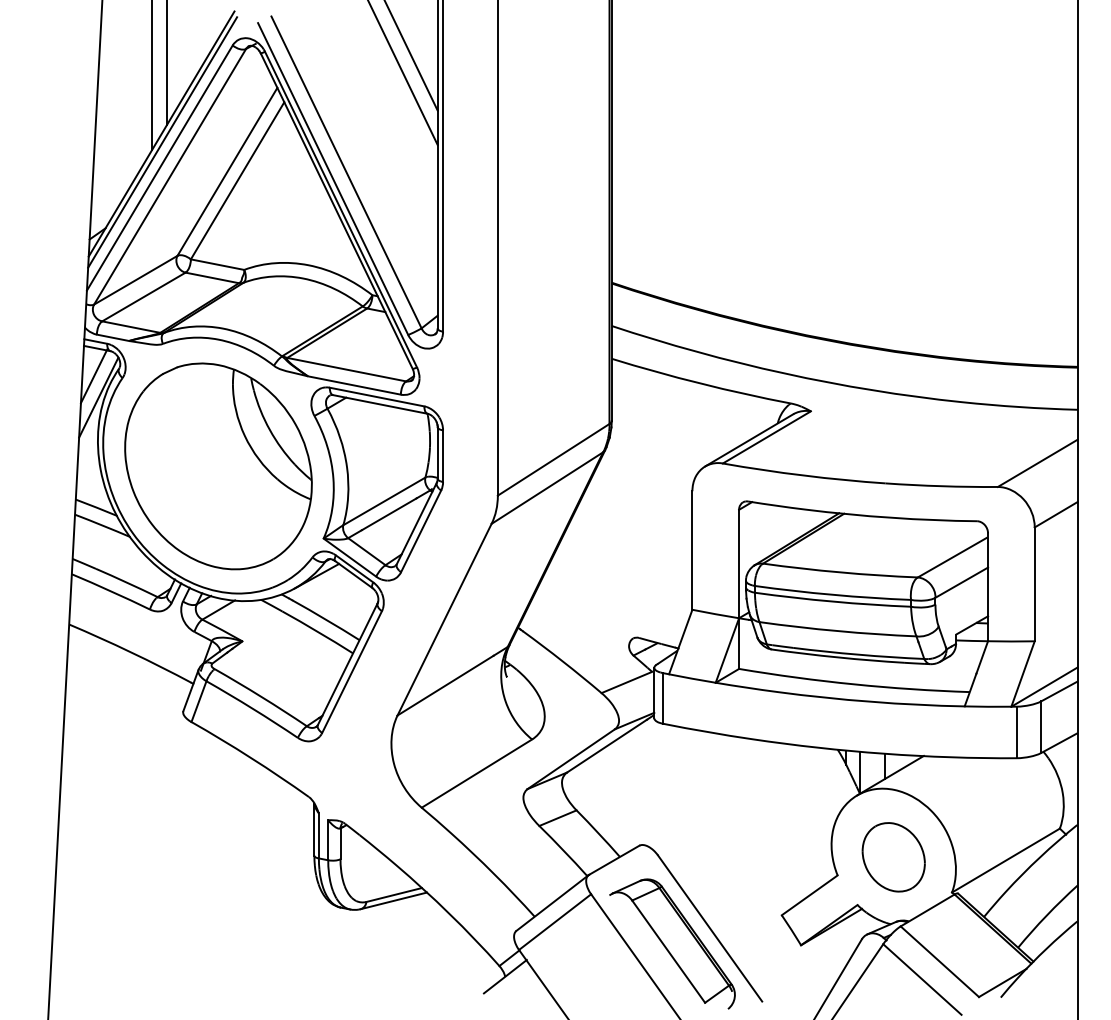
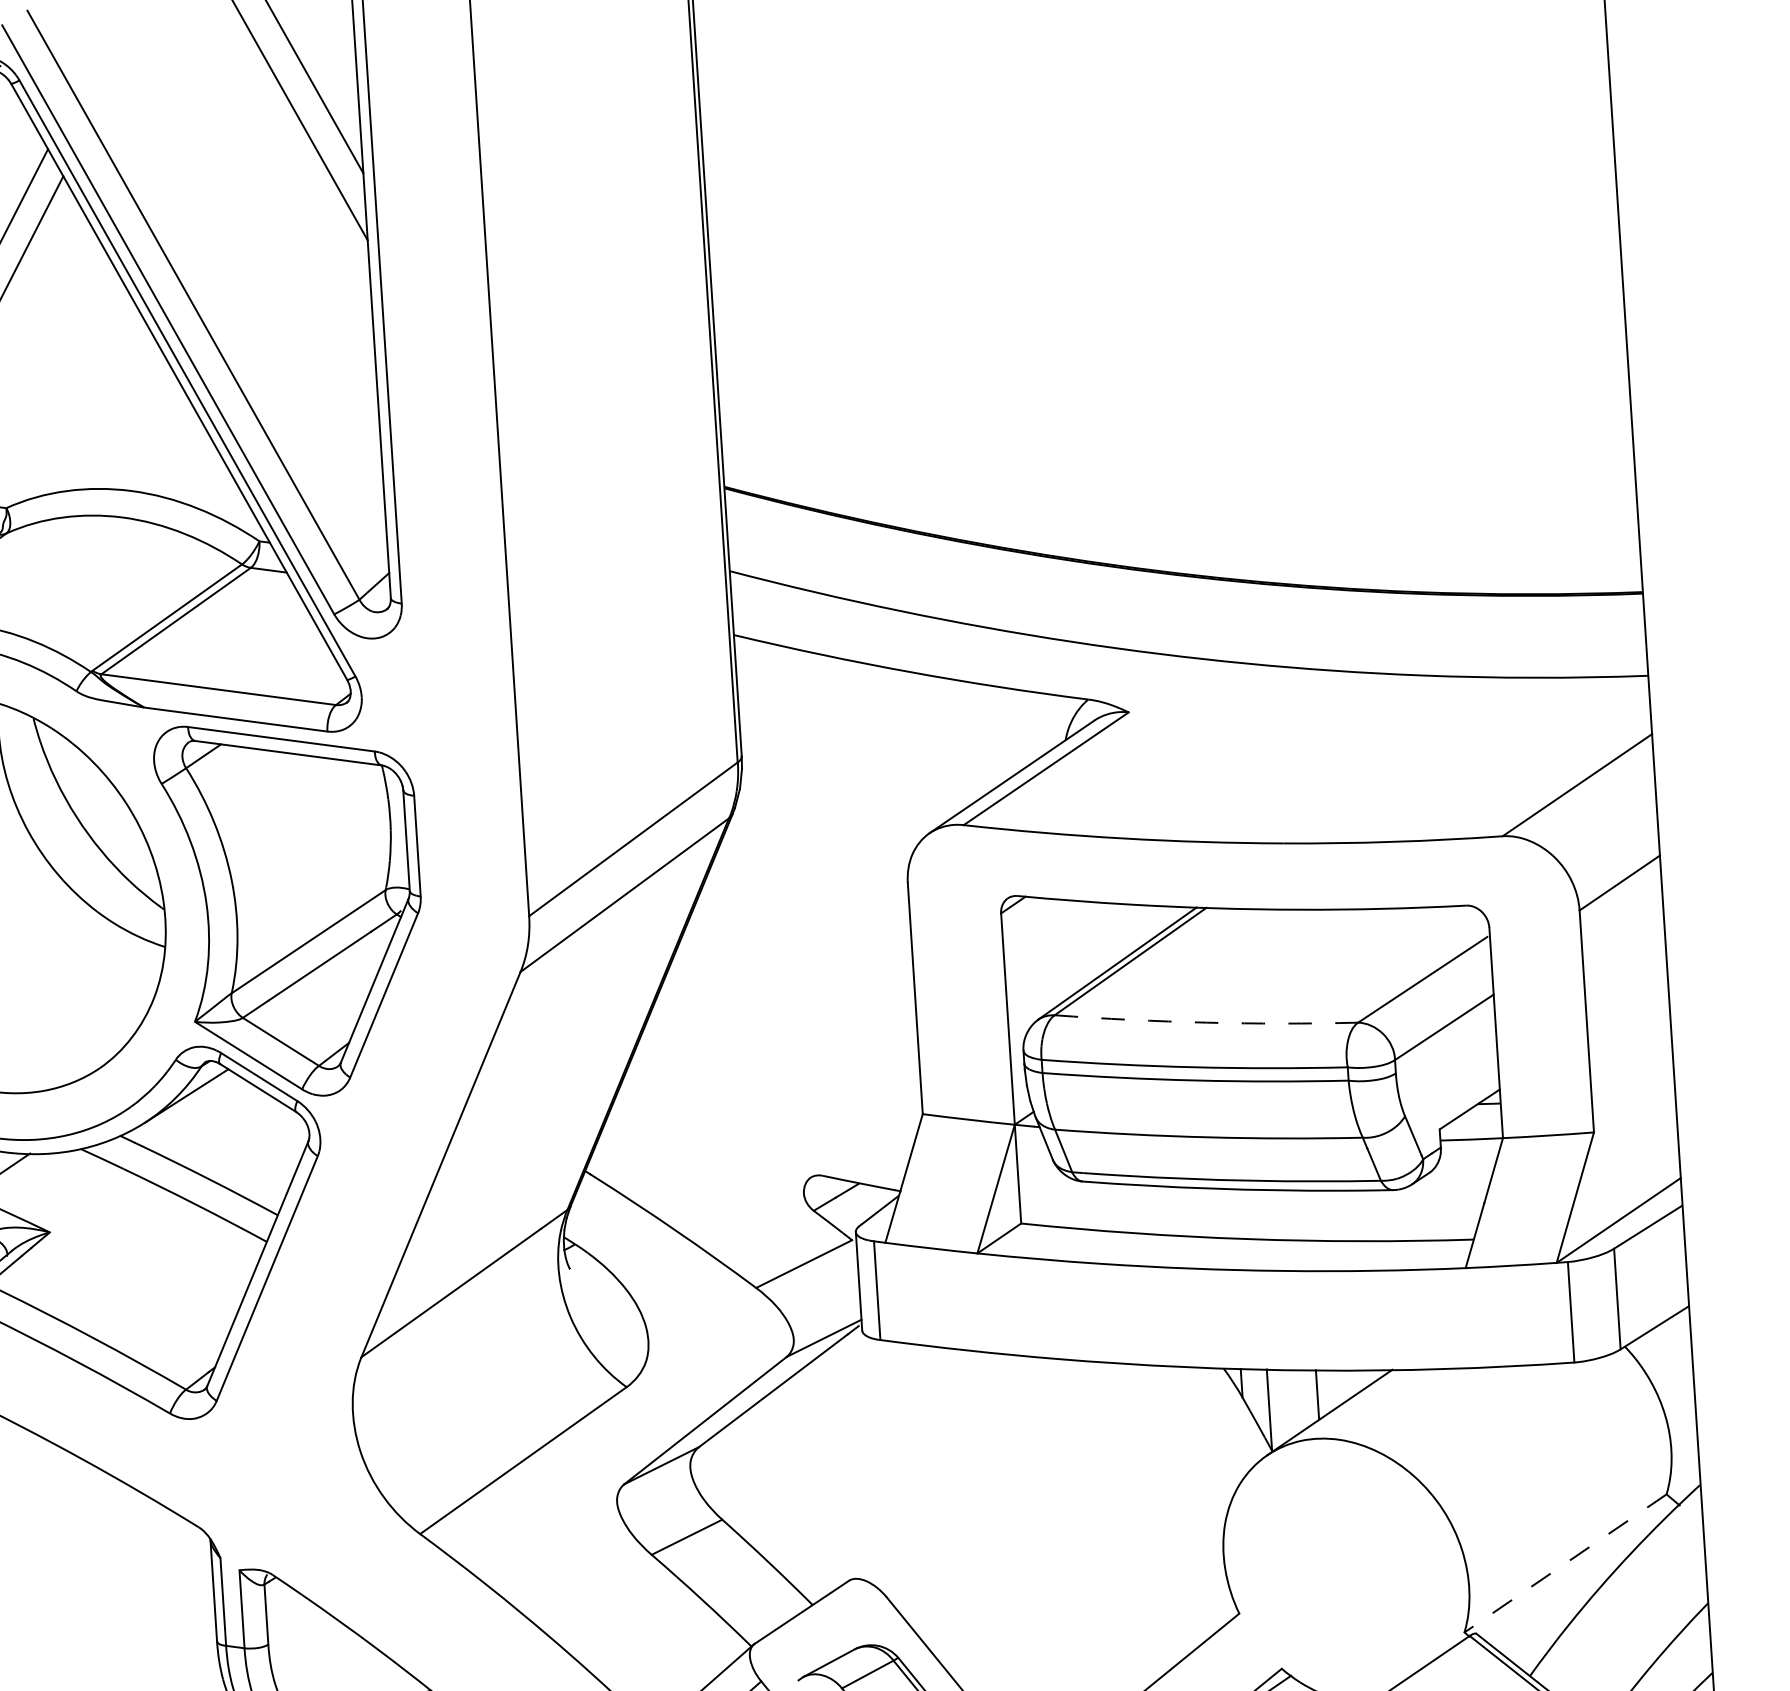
arc: (840, 572) -> (1206, 1022), solid -> dashed
part: (893, 857) -> (1345, 1571), removed
line: (1005, 860) -> (1564, 1563), solid -> dashed

